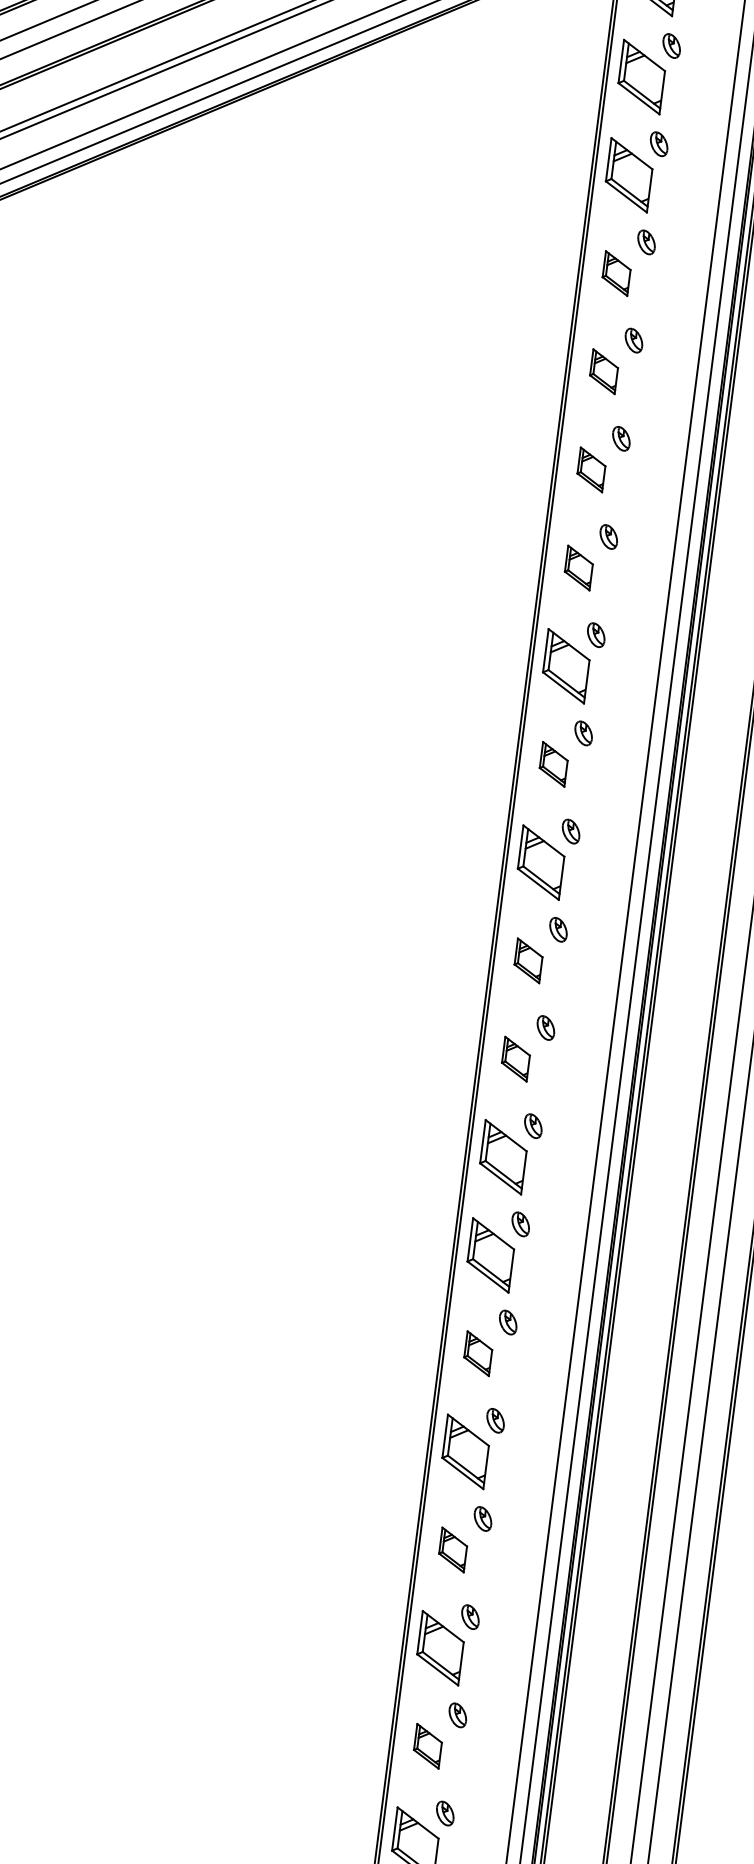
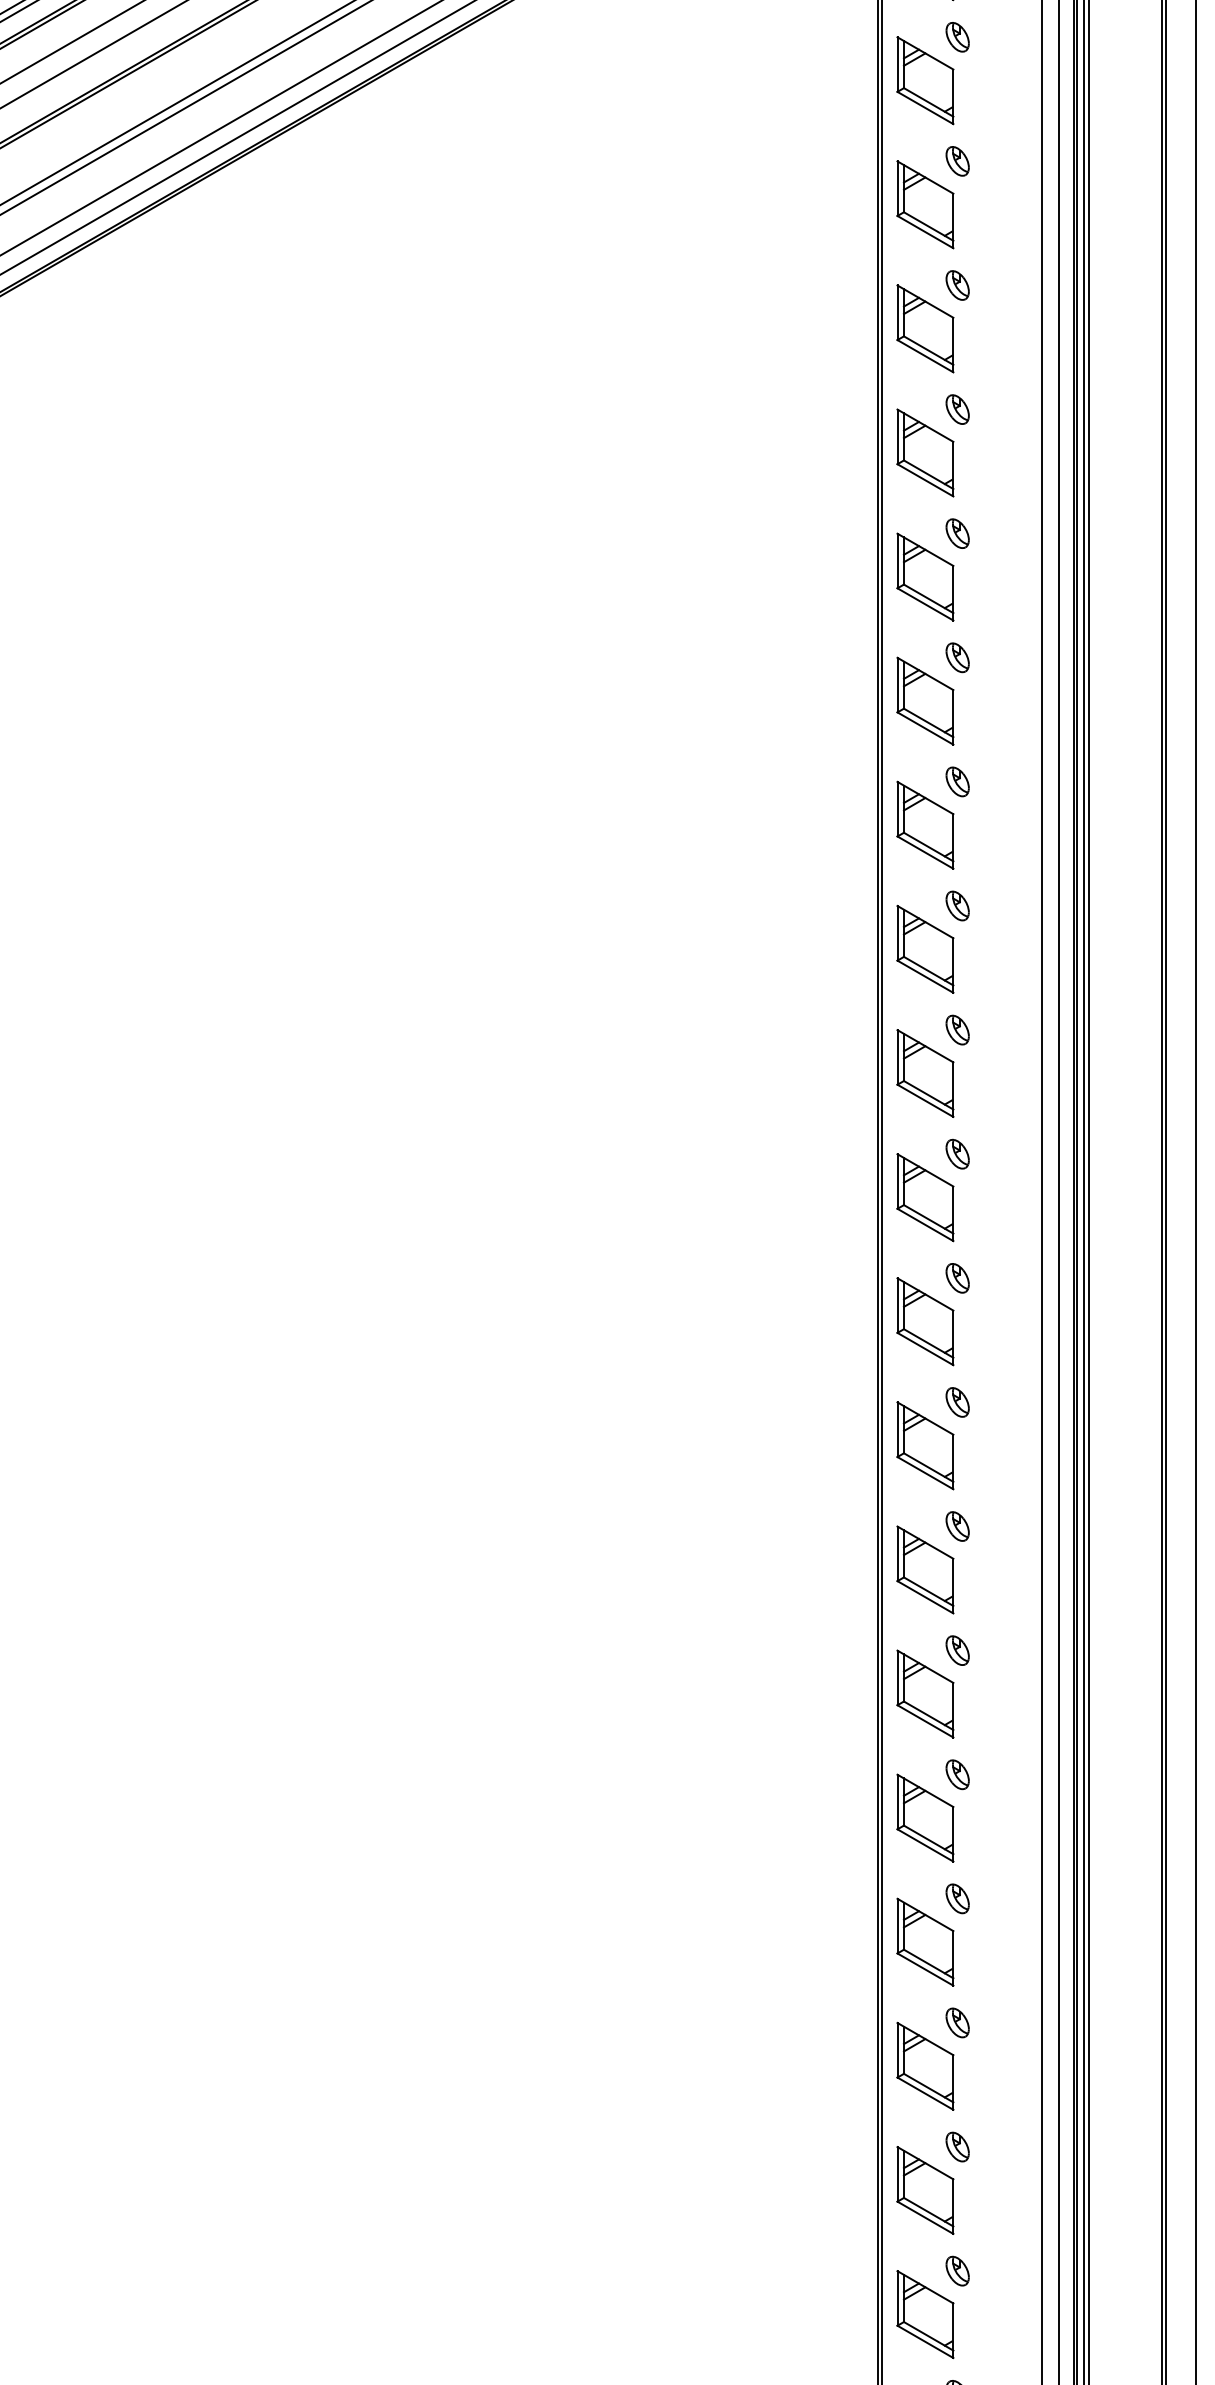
part: (616, 273) -> (925, 204), size x1.67
part: (604, 371) -> (925, 328), size x1.67
part: (591, 469) -> (925, 452), size x1.67
part: (578, 567) -> (925, 576), size x1.67
part: (553, 763) -> (925, 824), size x1.67
part: (528, 960) -> (925, 1073), size x1.67
part: (516, 1058) -> (925, 1197), size x1.67
part: (478, 1353) -> (925, 1569), size x1.67
part: (453, 1549) -> (925, 1817), size x1.67
part: (428, 1745) -> (925, 2065), size x1.67

